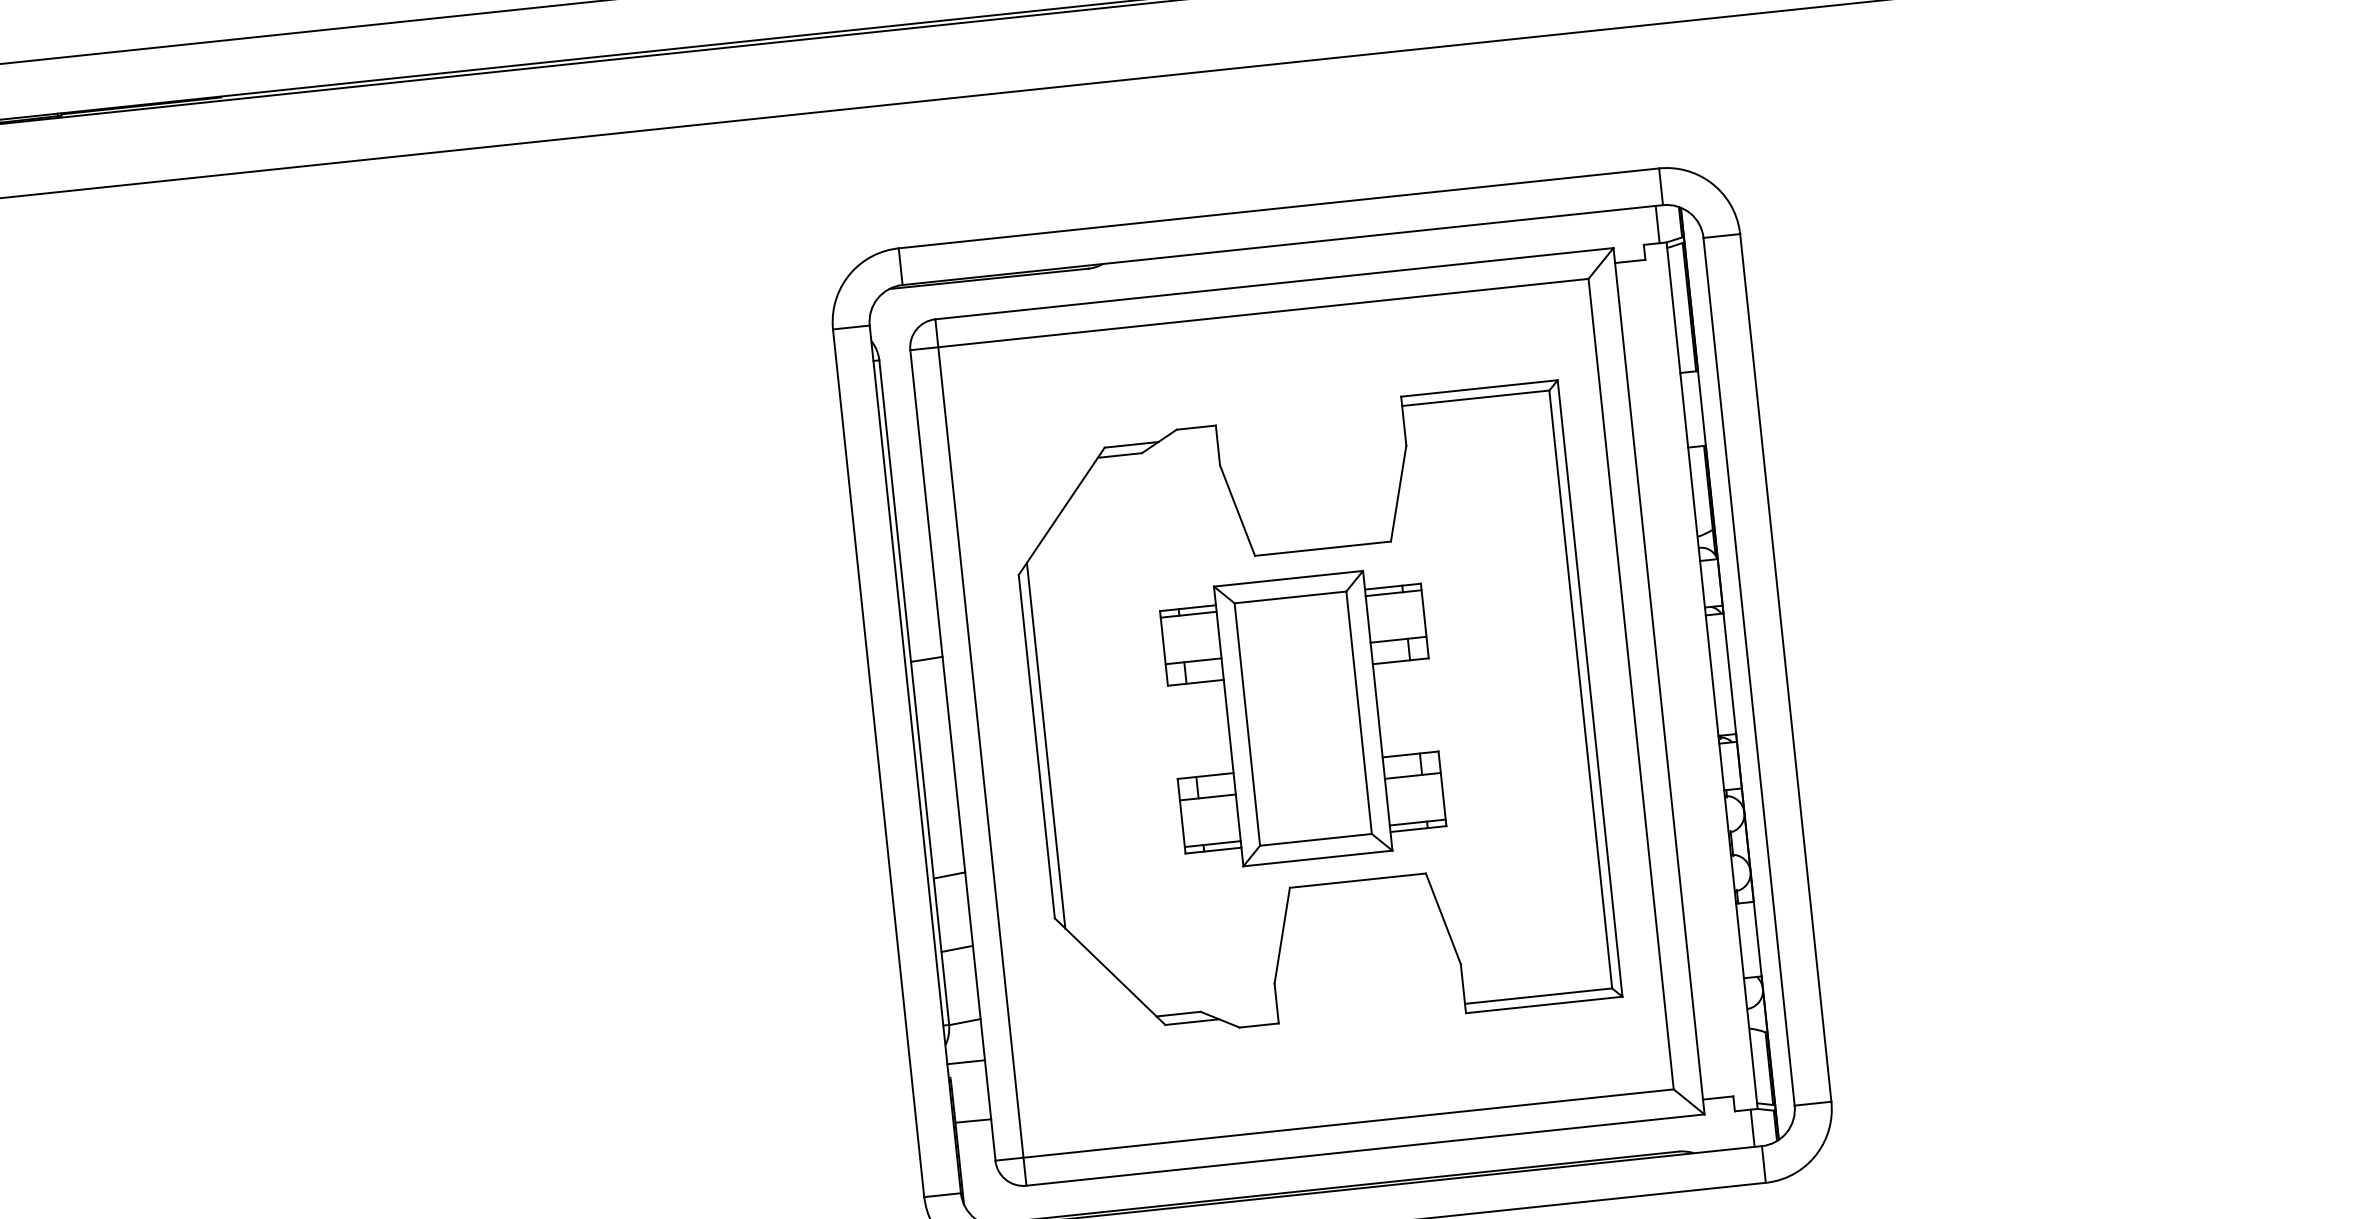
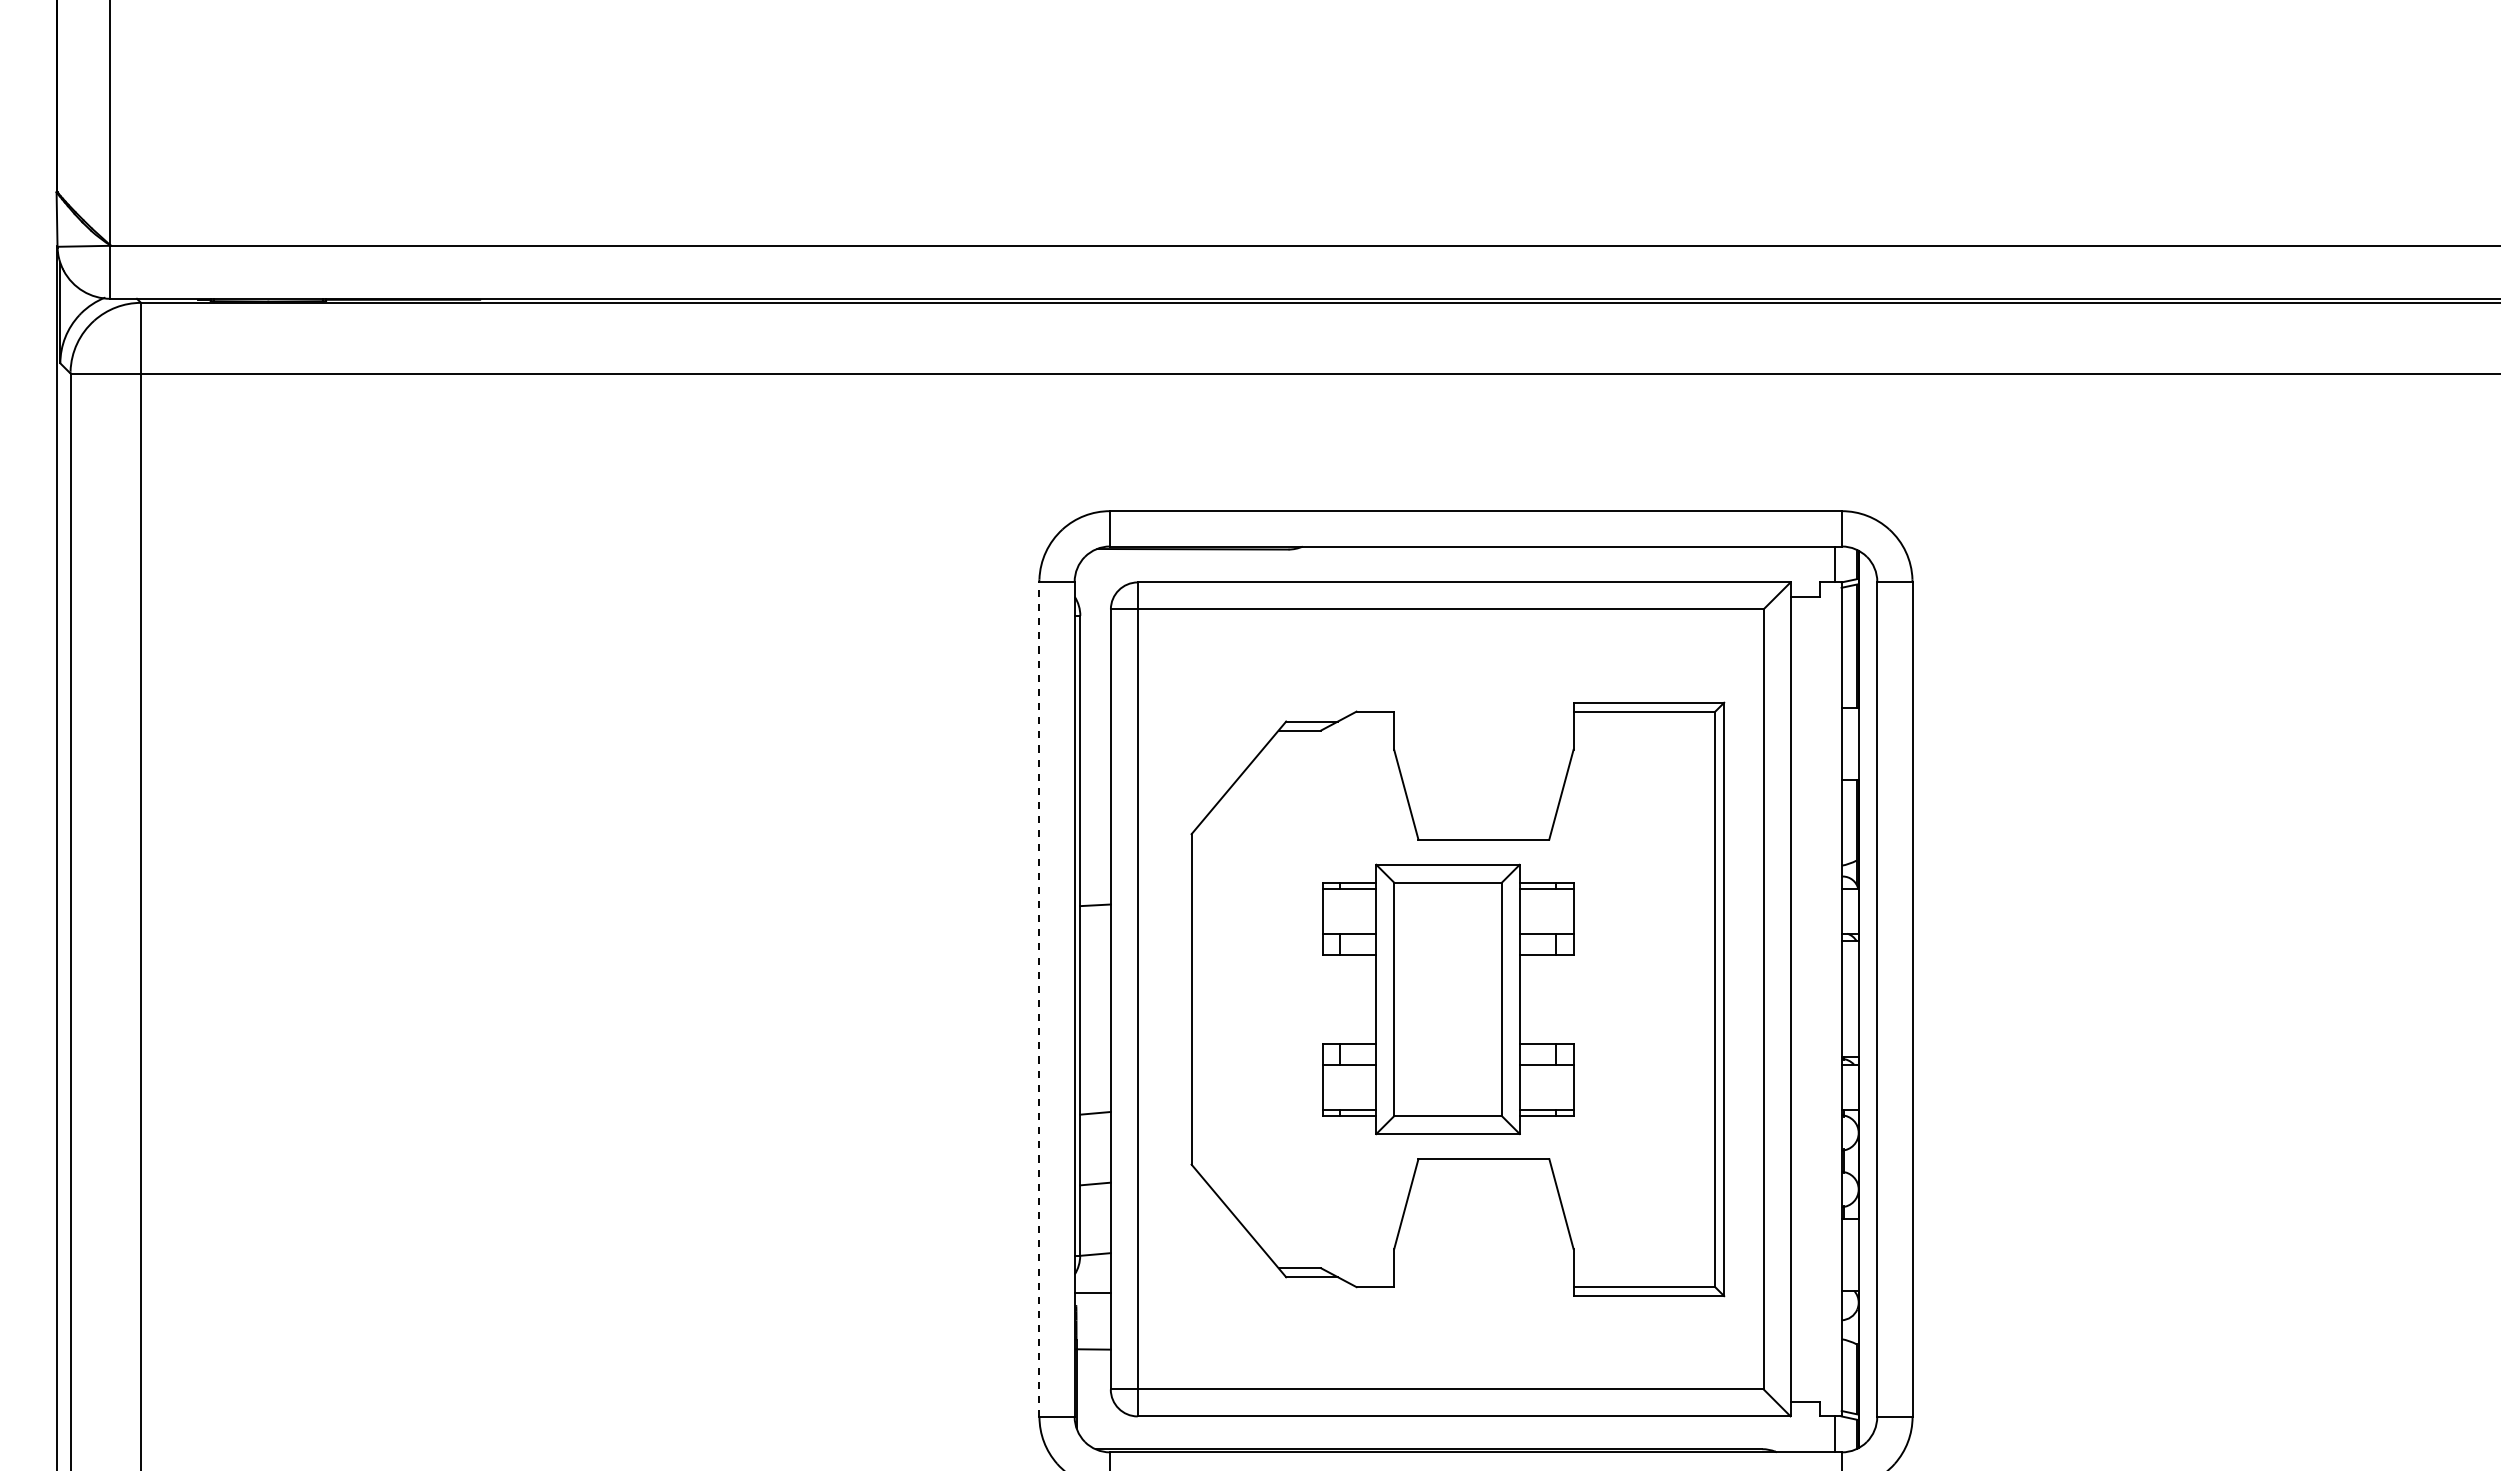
line: (1046, 745) -> (1200, 999), removed
line: (878, 763) -> (1039, 999), solid -> dashed

